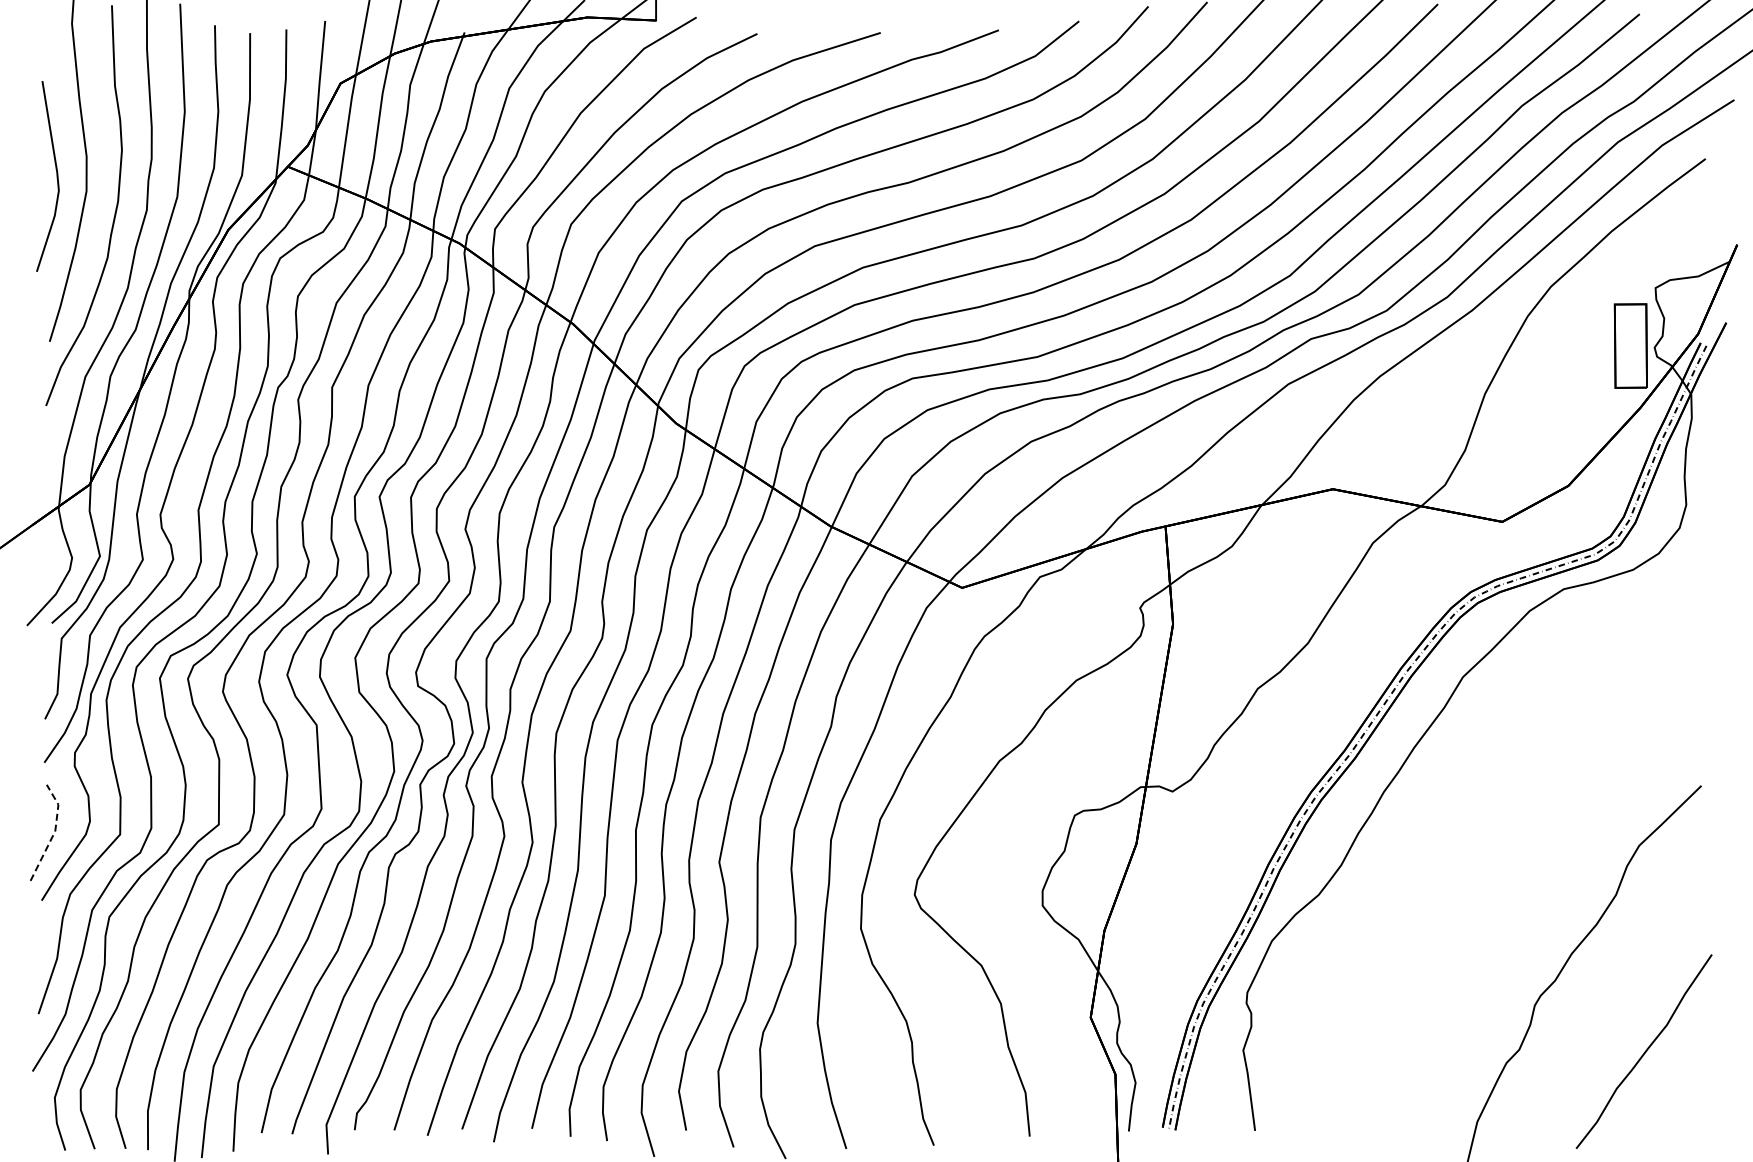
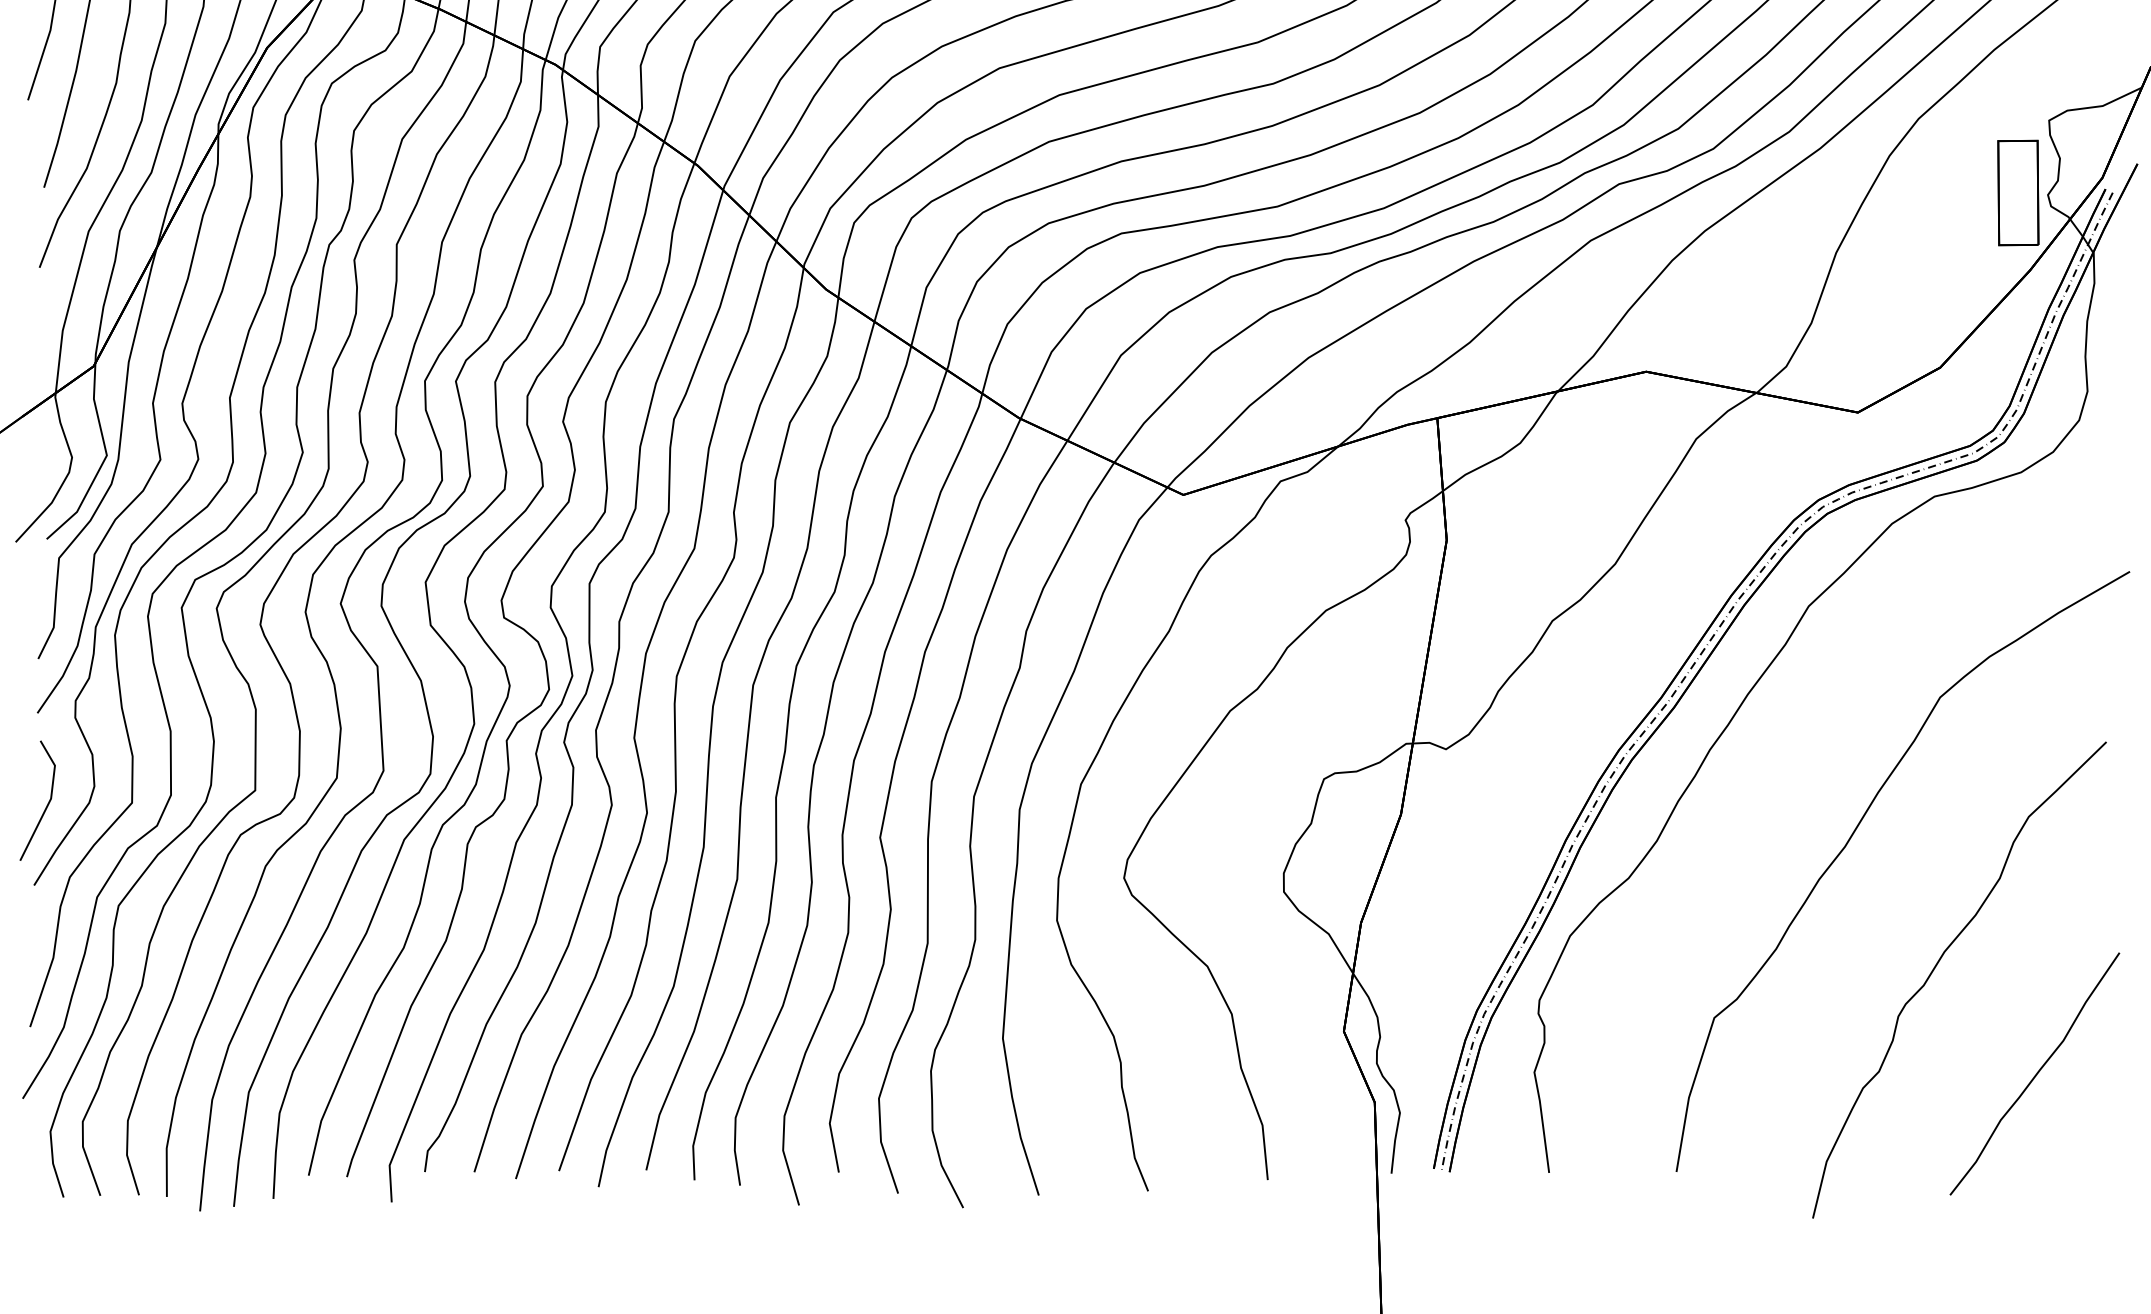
line: (54, 832) -> (50, 800), dashed -> solid
curve: (1495, 866) -> (1849, 842), added

